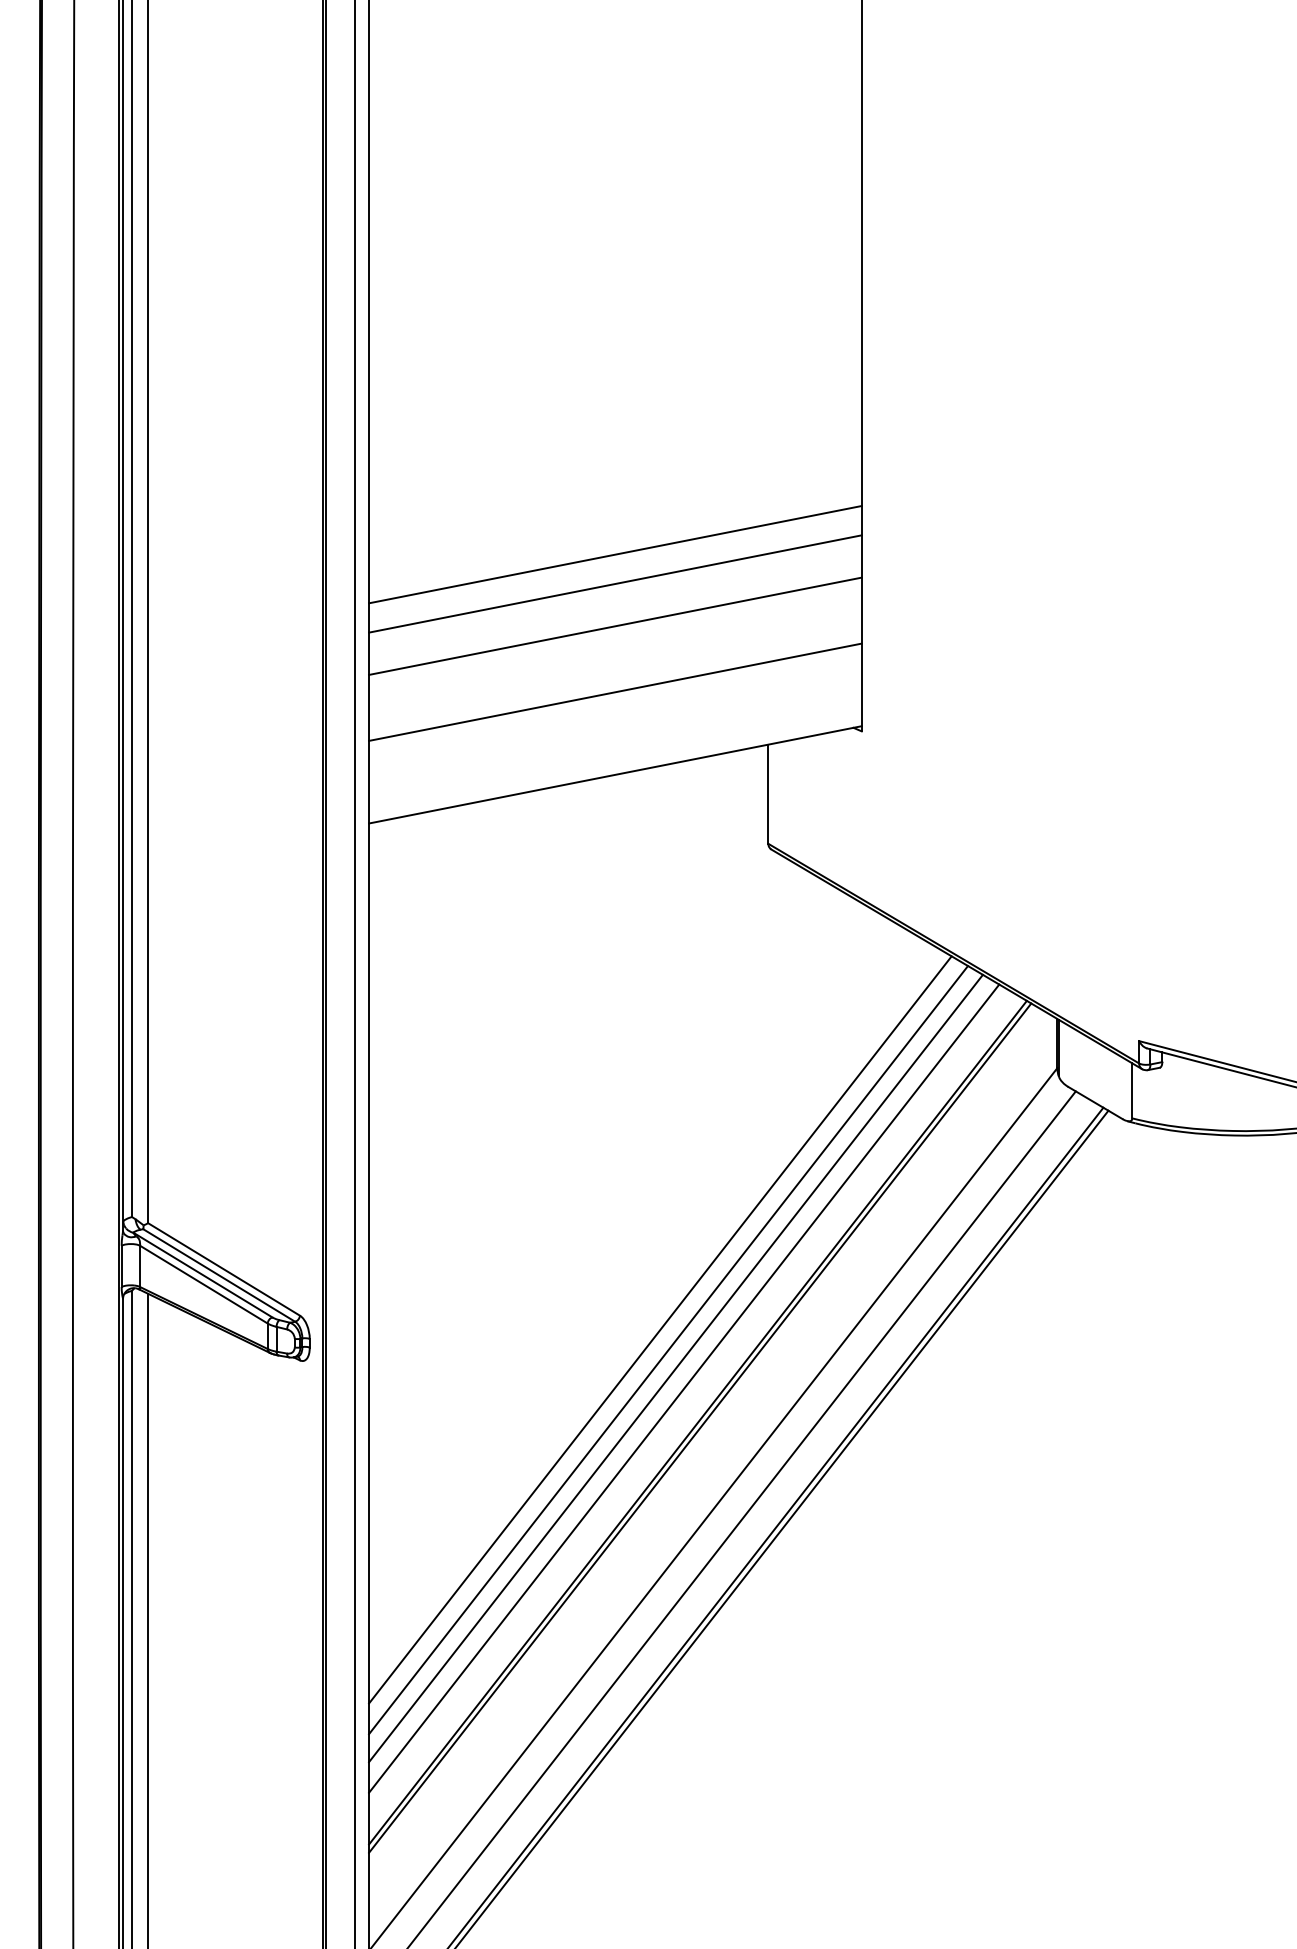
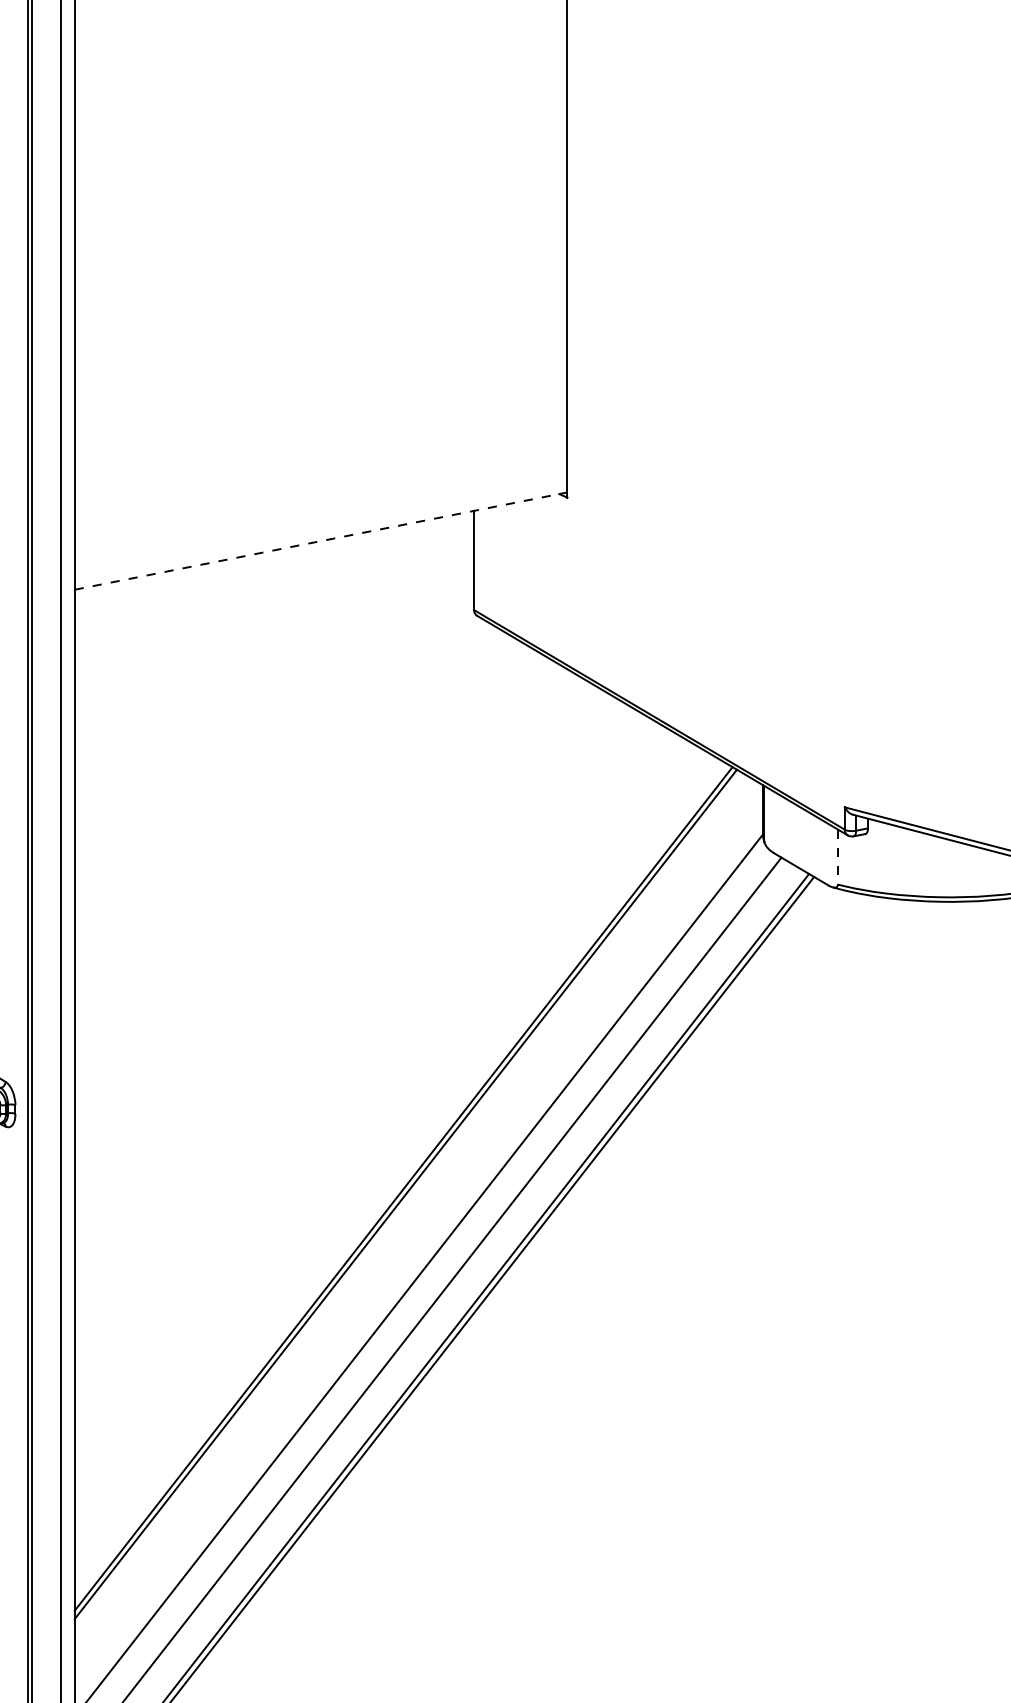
line: (615, 554) -> (321, 320), removed
line: (615, 583) -> (321, 349), removed
line: (615, 625) -> (321, 391), removed
line: (615, 691) -> (321, 457), removed
line: (615, 774) -> (321, 540), solid -> dashed
line: (1132, 1090) -> (838, 856), solid -> dashed
line: (660, 1329) -> (366, 1095), removed
line: (668, 1350) -> (374, 1116), removed
line: (675, 1368) -> (381, 1134), removed
line: (684, 1388) -> (390, 1154), removed

